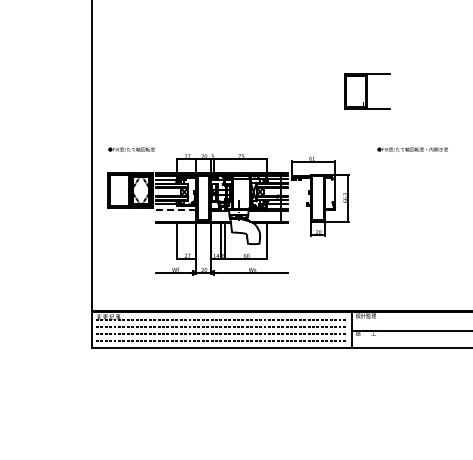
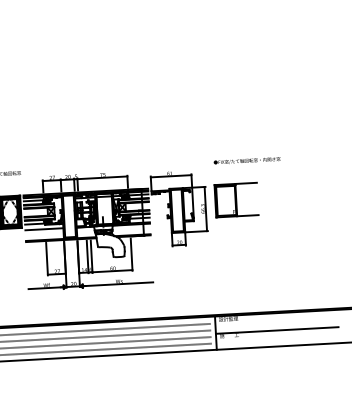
part: (367, 91) -> (236, 199), moved
text: (412, 149) -> (246, 160), moved
line: (176, 210) -> (44, 229), dashed -> solid

